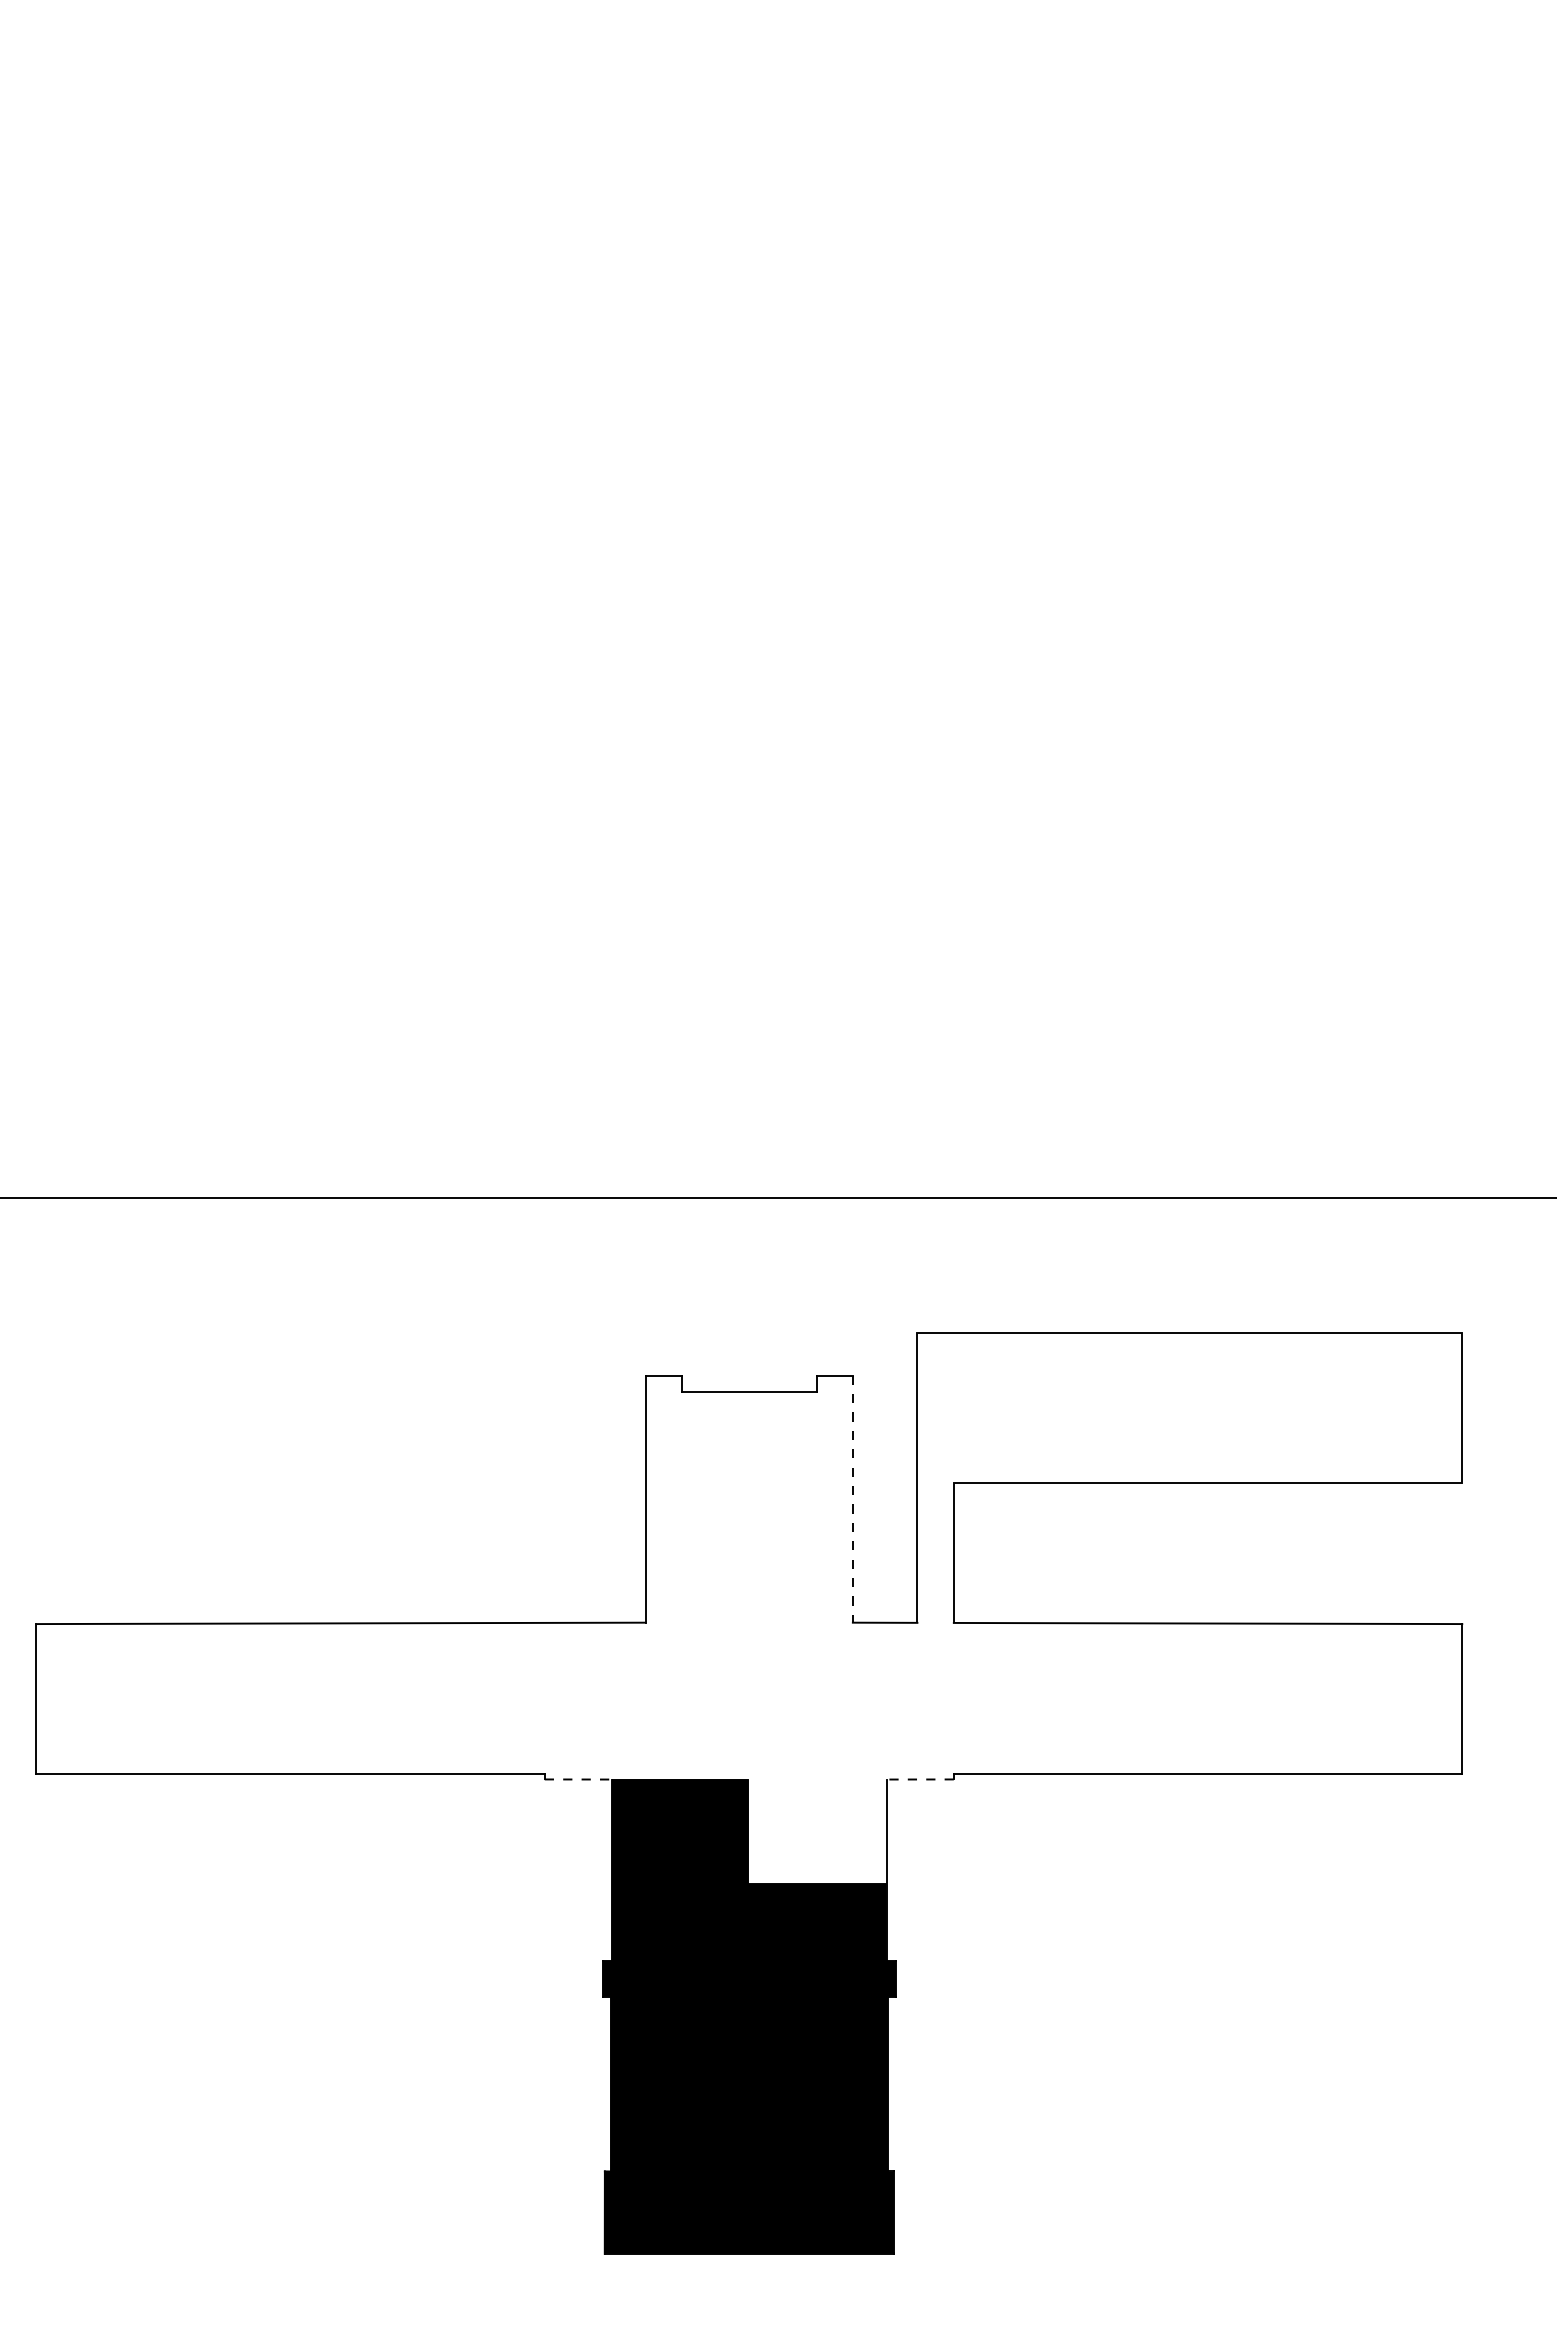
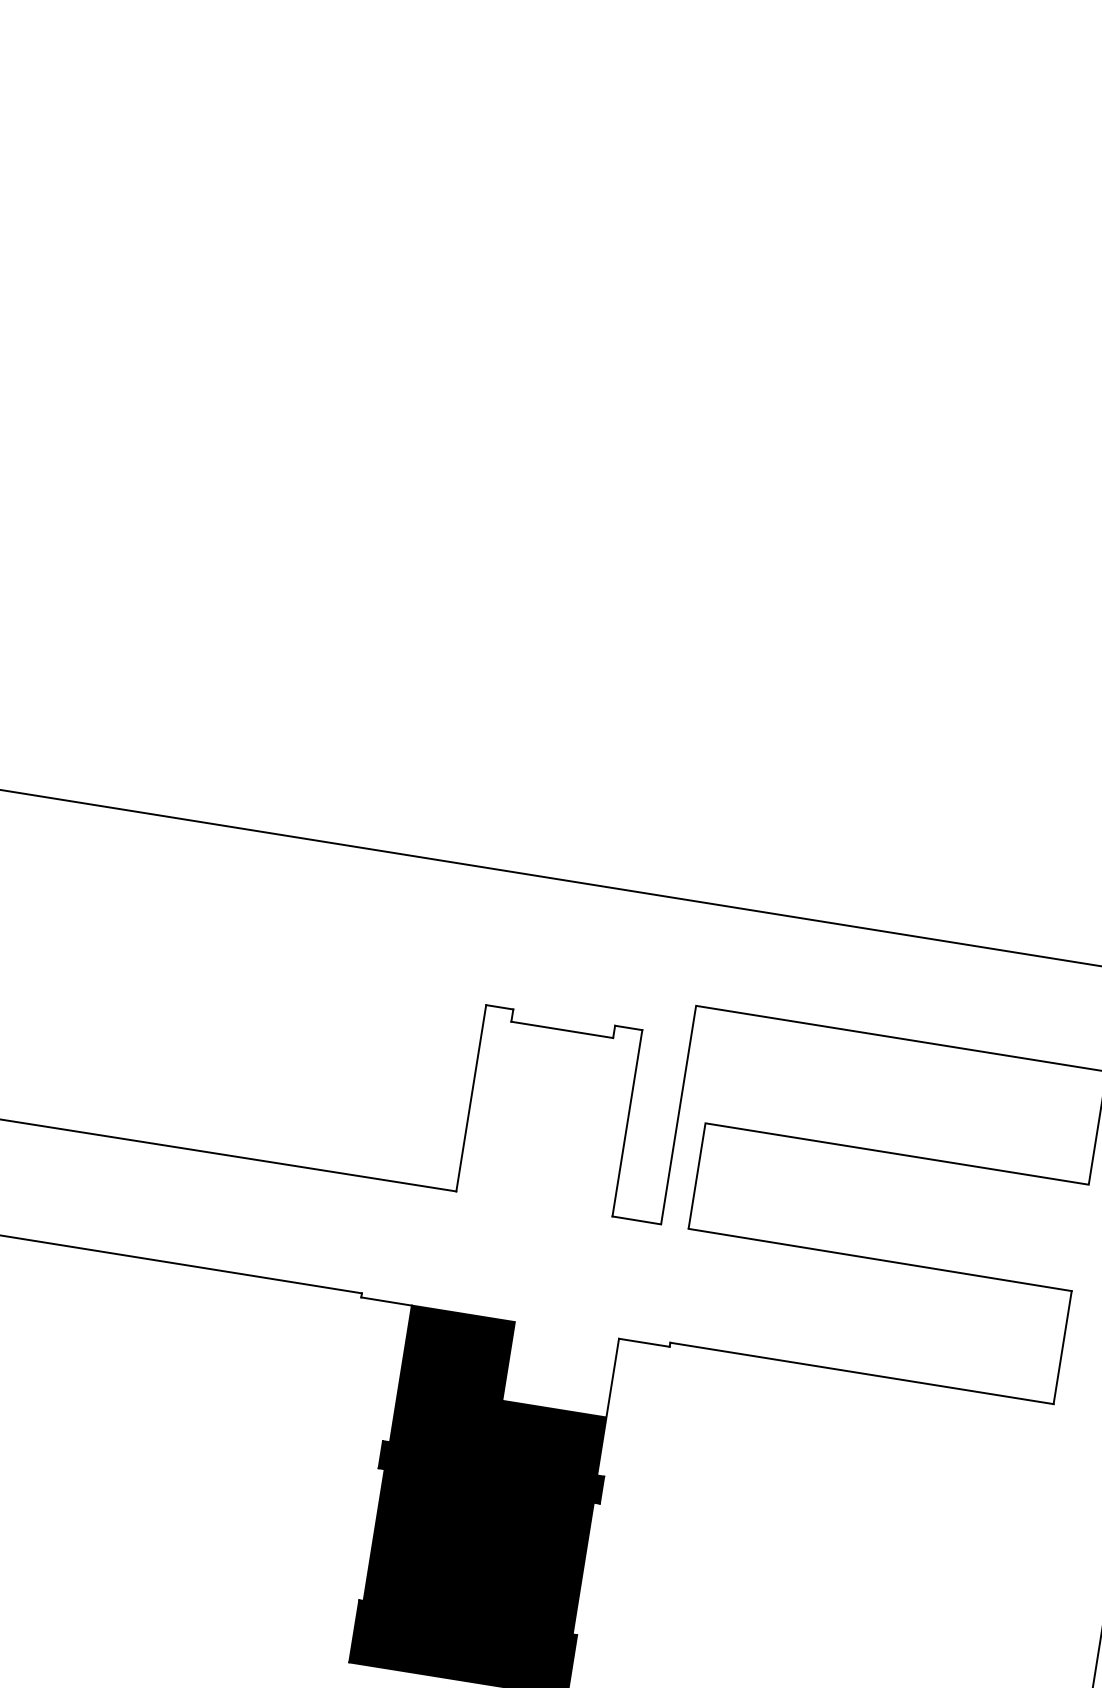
line: (852, 1499) -> (627, 1123), dashed -> solid
line: (578, 1779) -> (386, 1301), dashed -> solid
line: (920, 1779) -> (644, 1342), dashed -> solid

